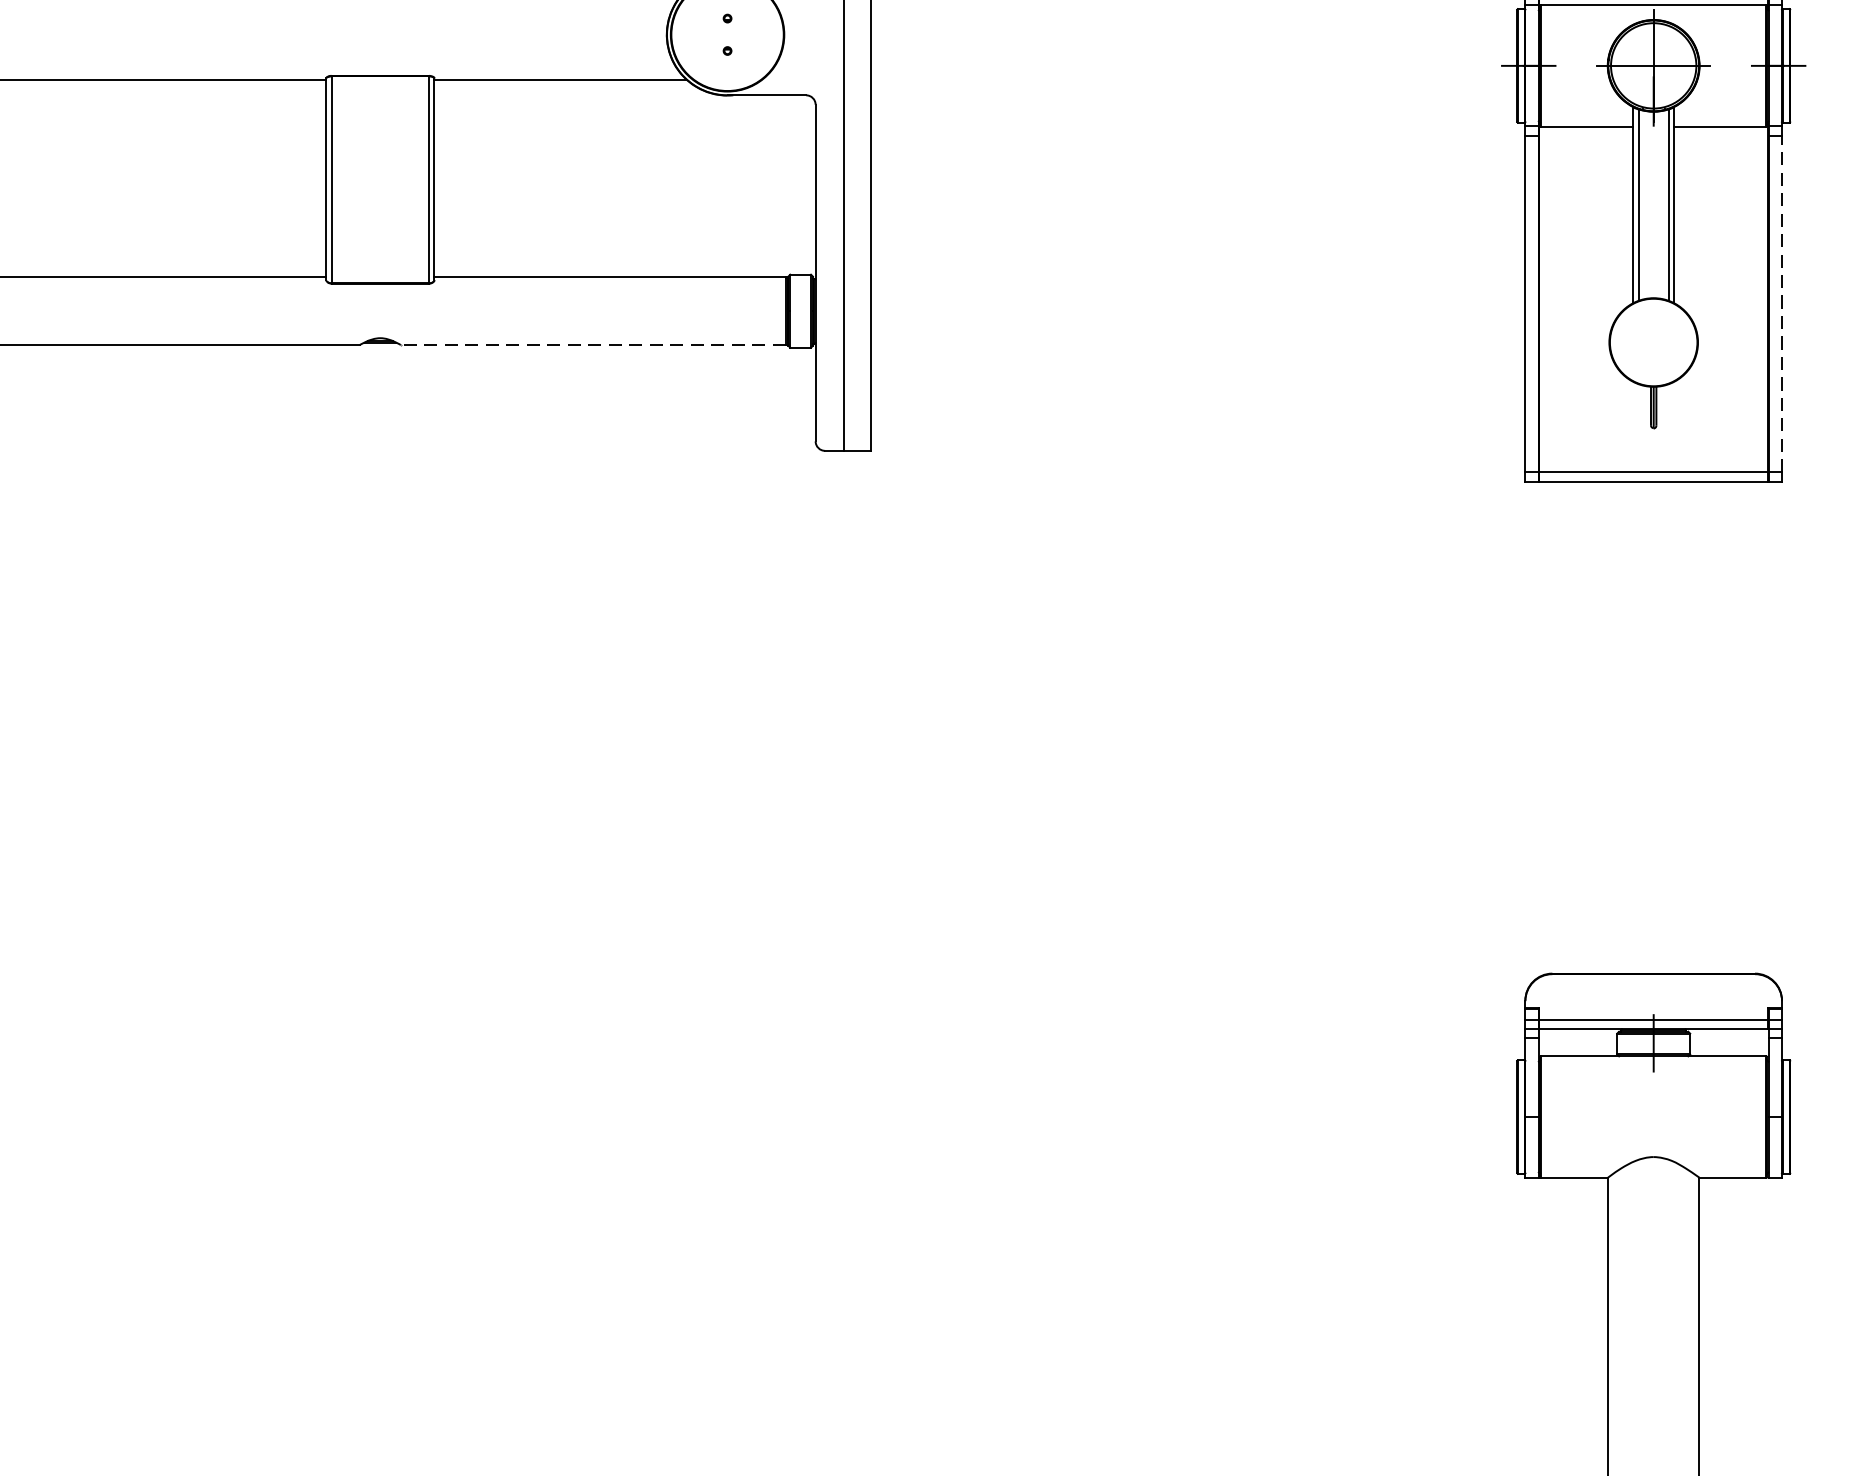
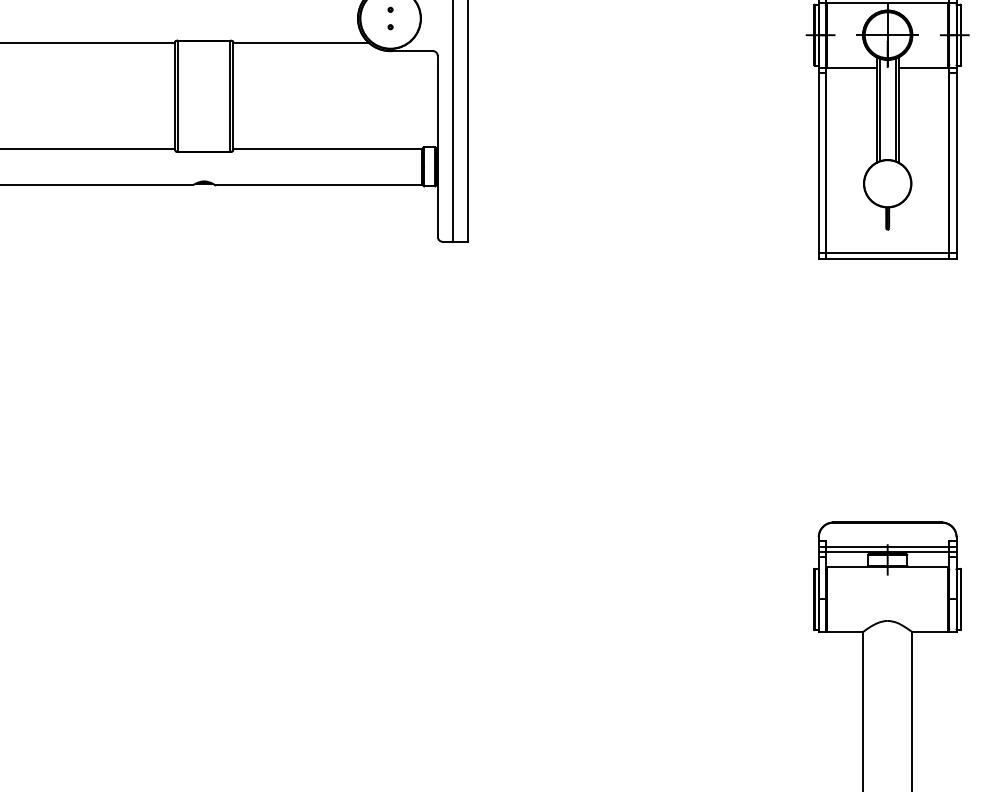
line: (1781, 302) -> (956, 162), dashed -> solid
line: (591, 345) -> (317, 185), dashed -> solid

